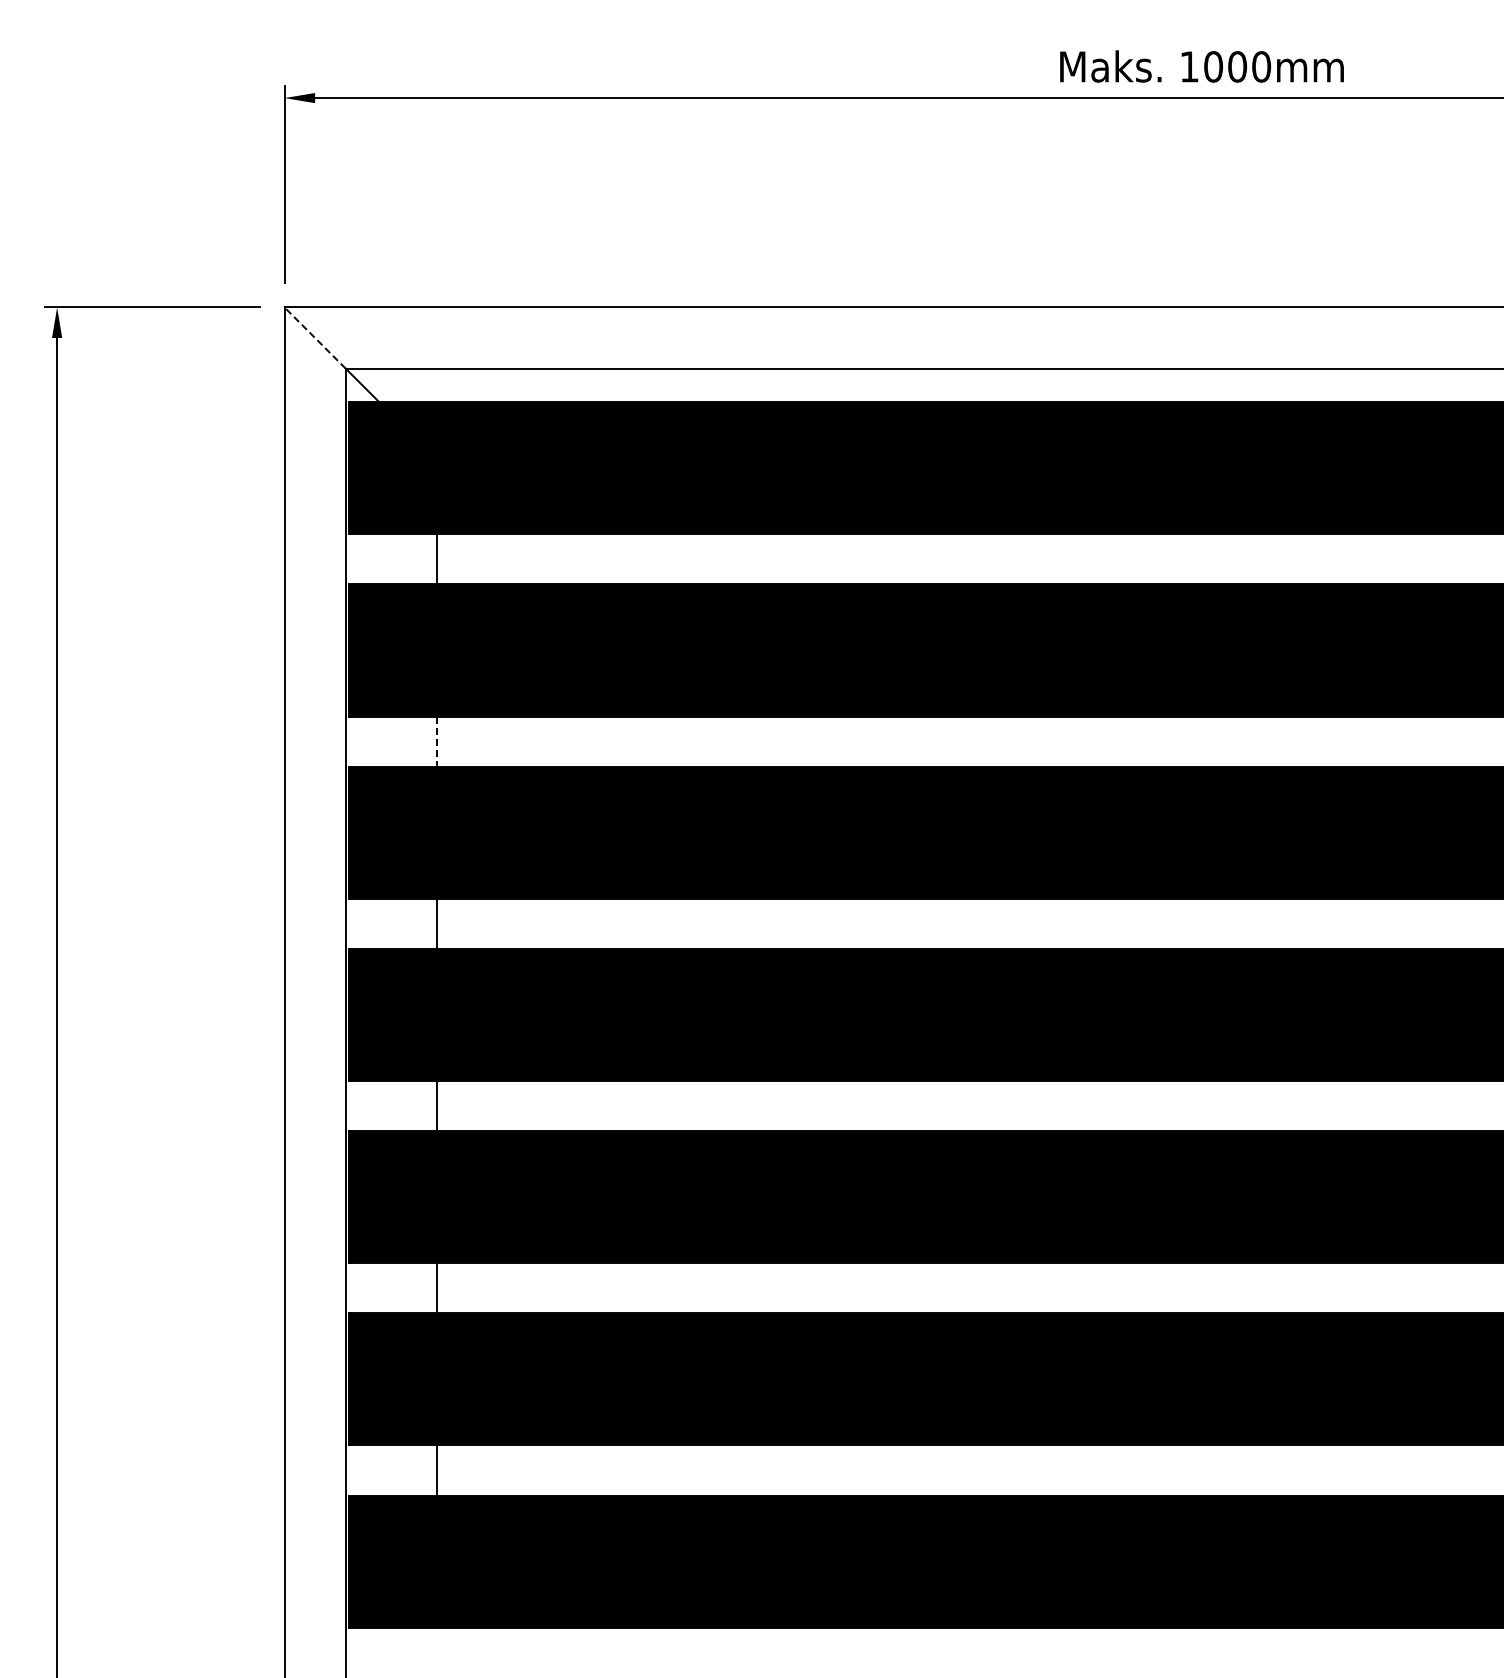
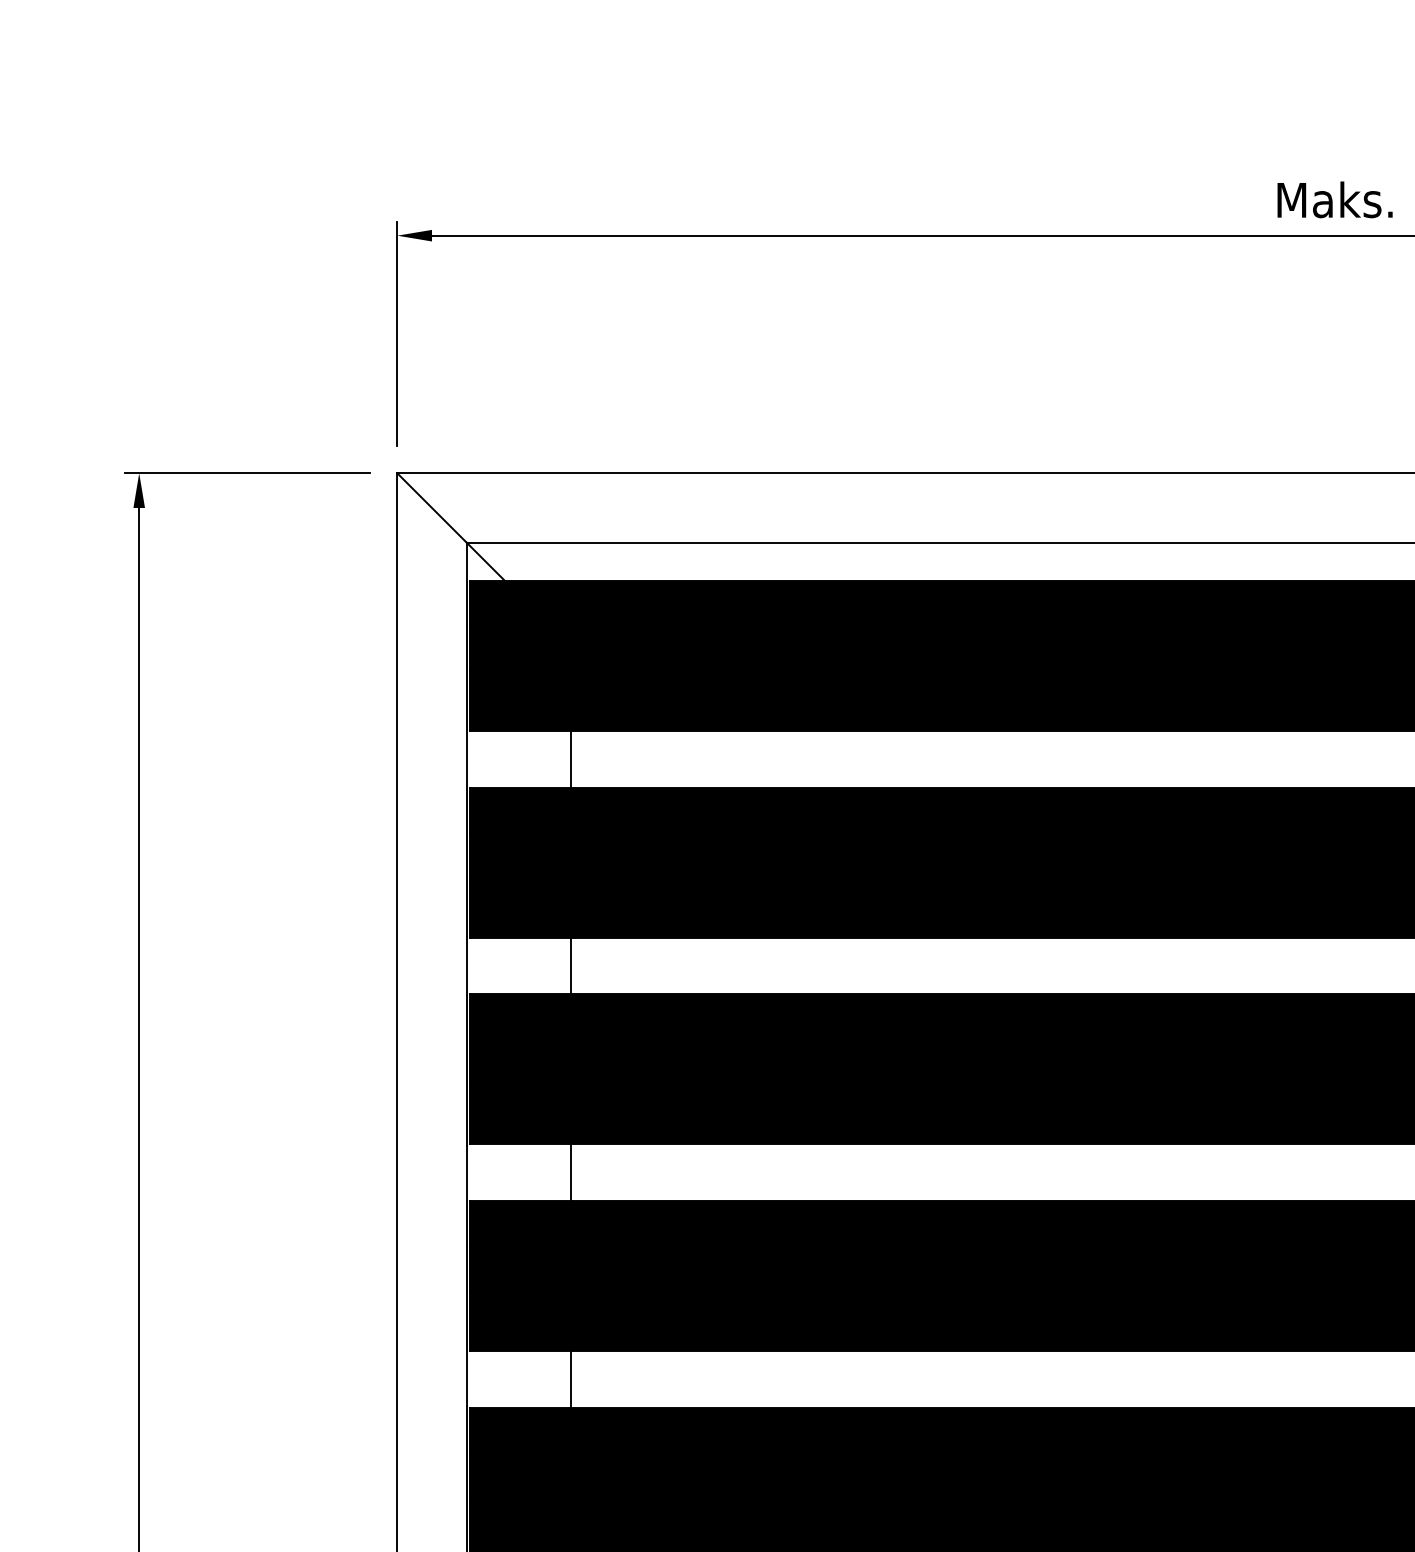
line: (314, 337) -> (431, 507), dashed -> solid
line: (437, 742) -> (570, 967), dashed -> solid

